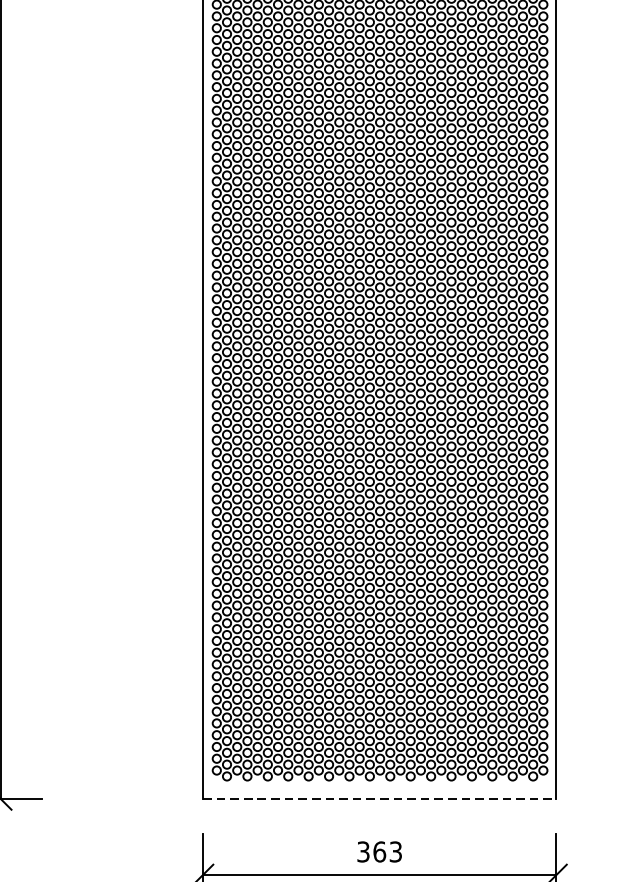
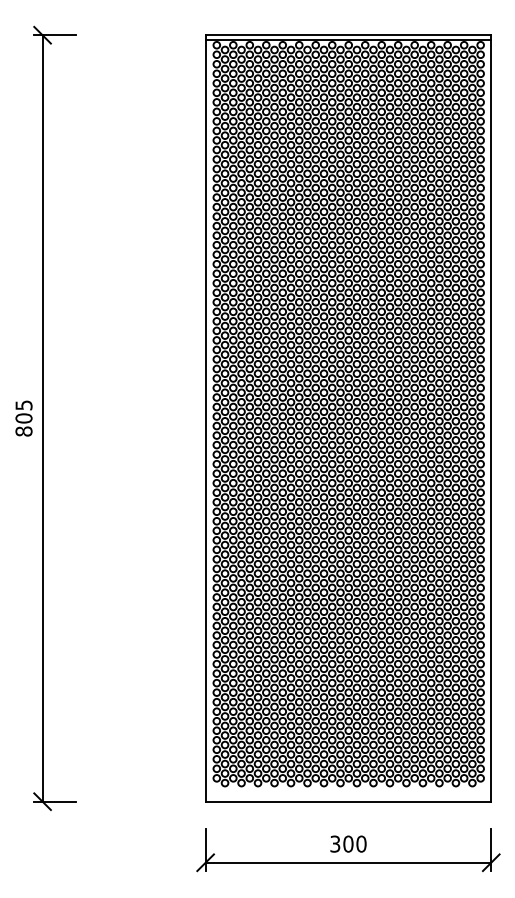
line: (379, 799) -> (348, 801), dashed -> solid
text: (387, 851) -> (354, 843), 363 -> 300

